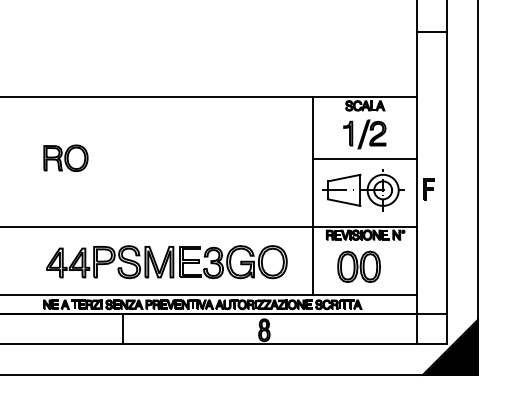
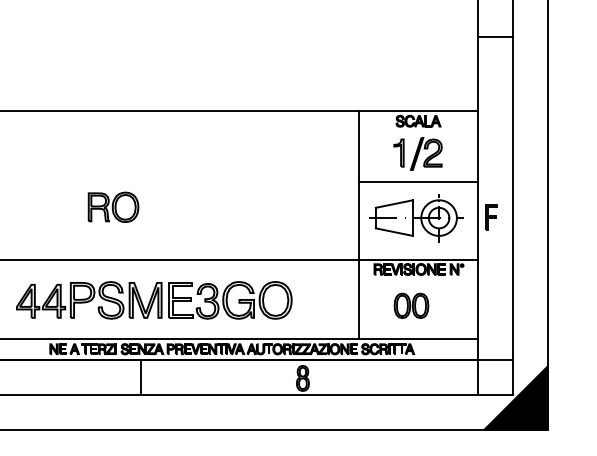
part: (65, 157) -> (113, 206), moved
part: (167, 262) -> (154, 300), moved
part: (359, 266) -> (411, 305), size x0.7

